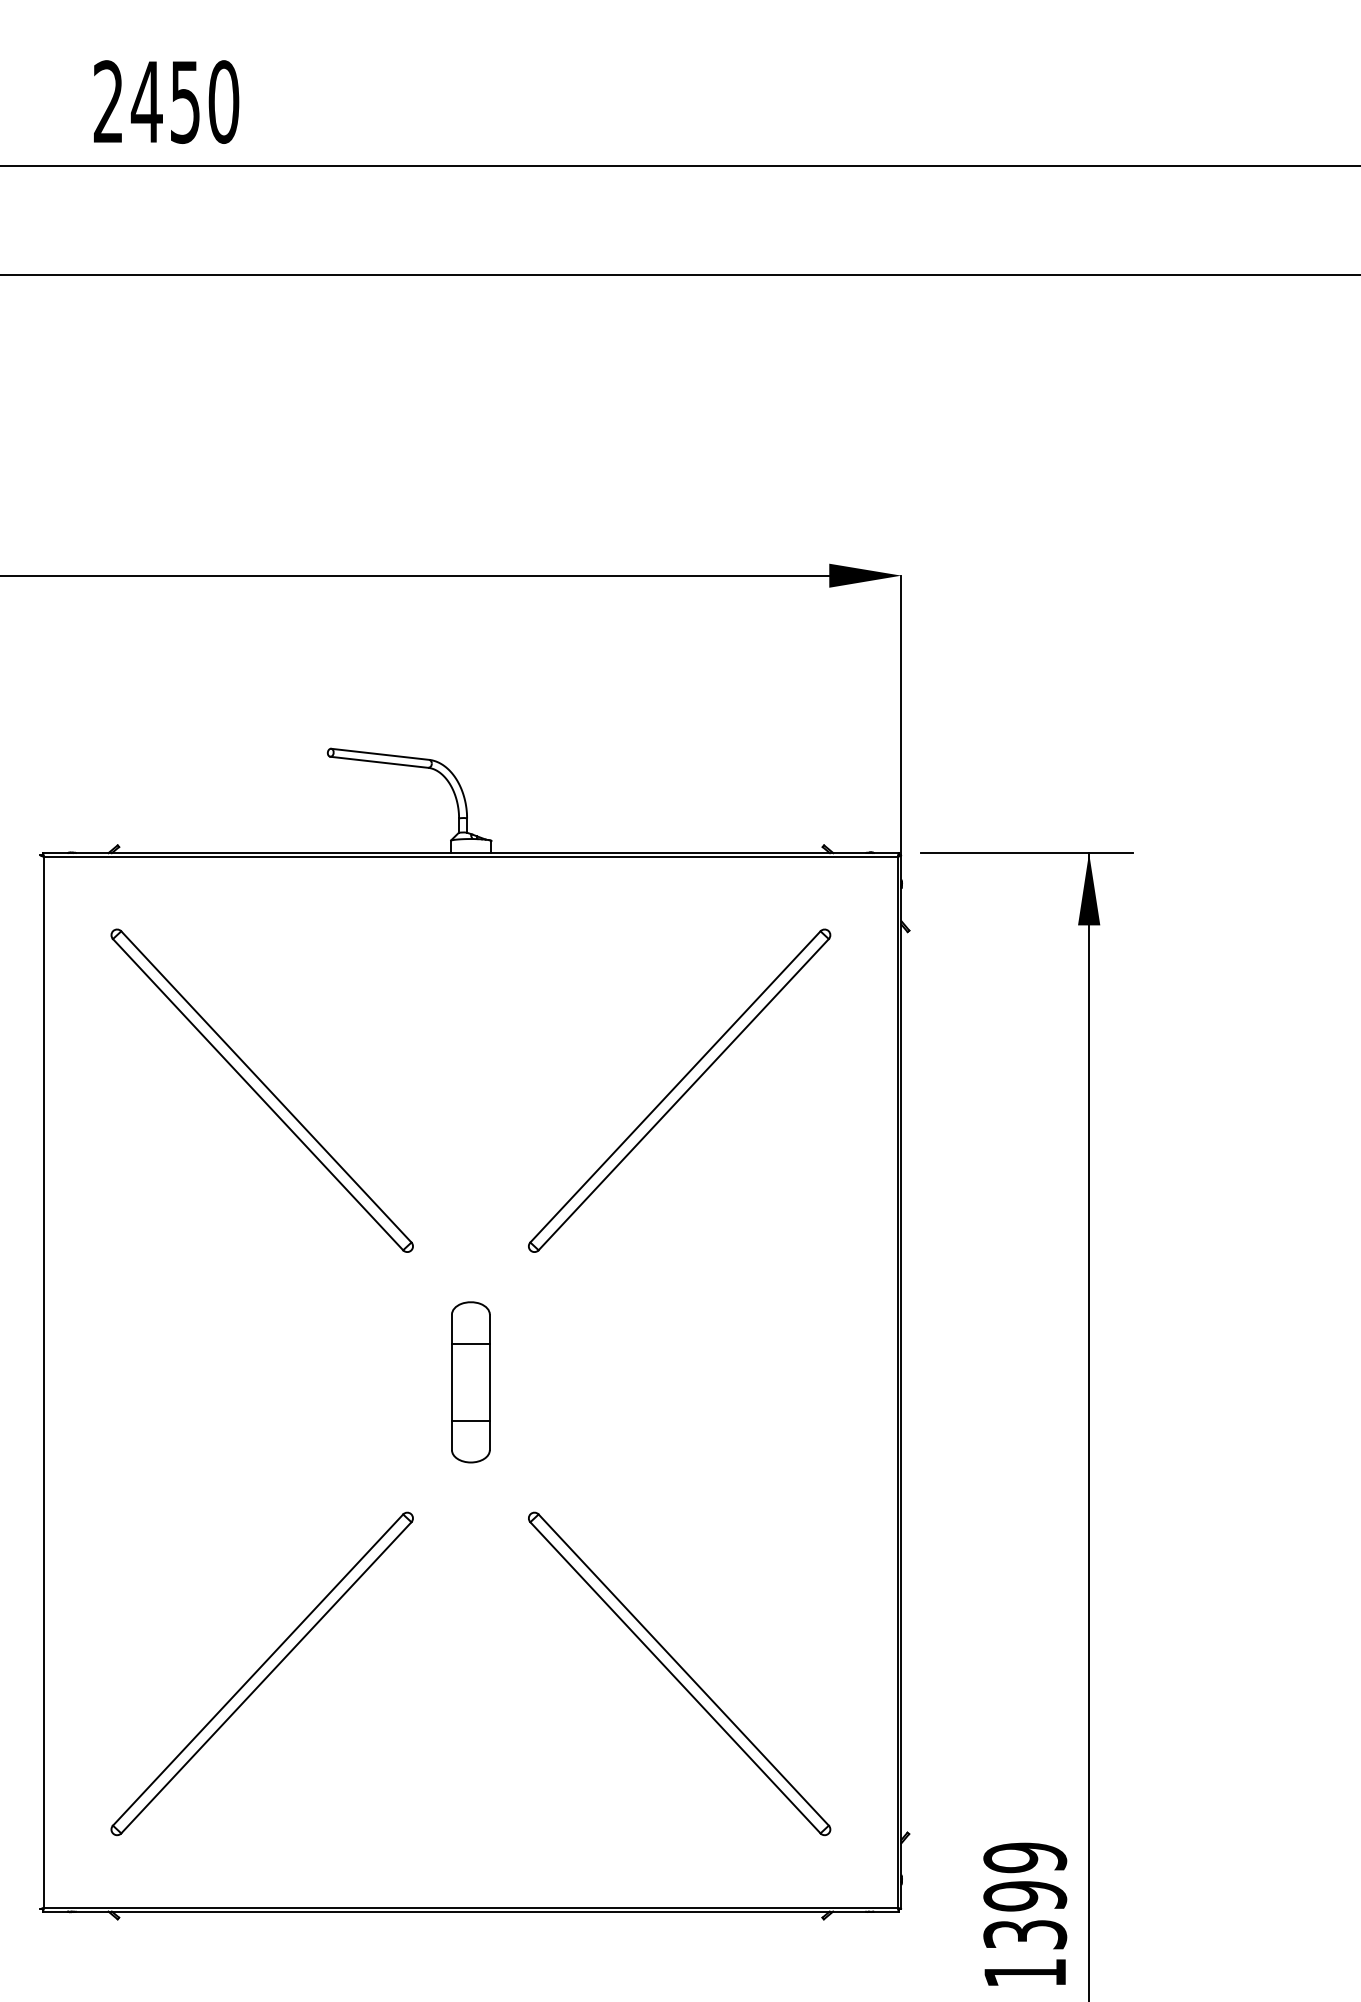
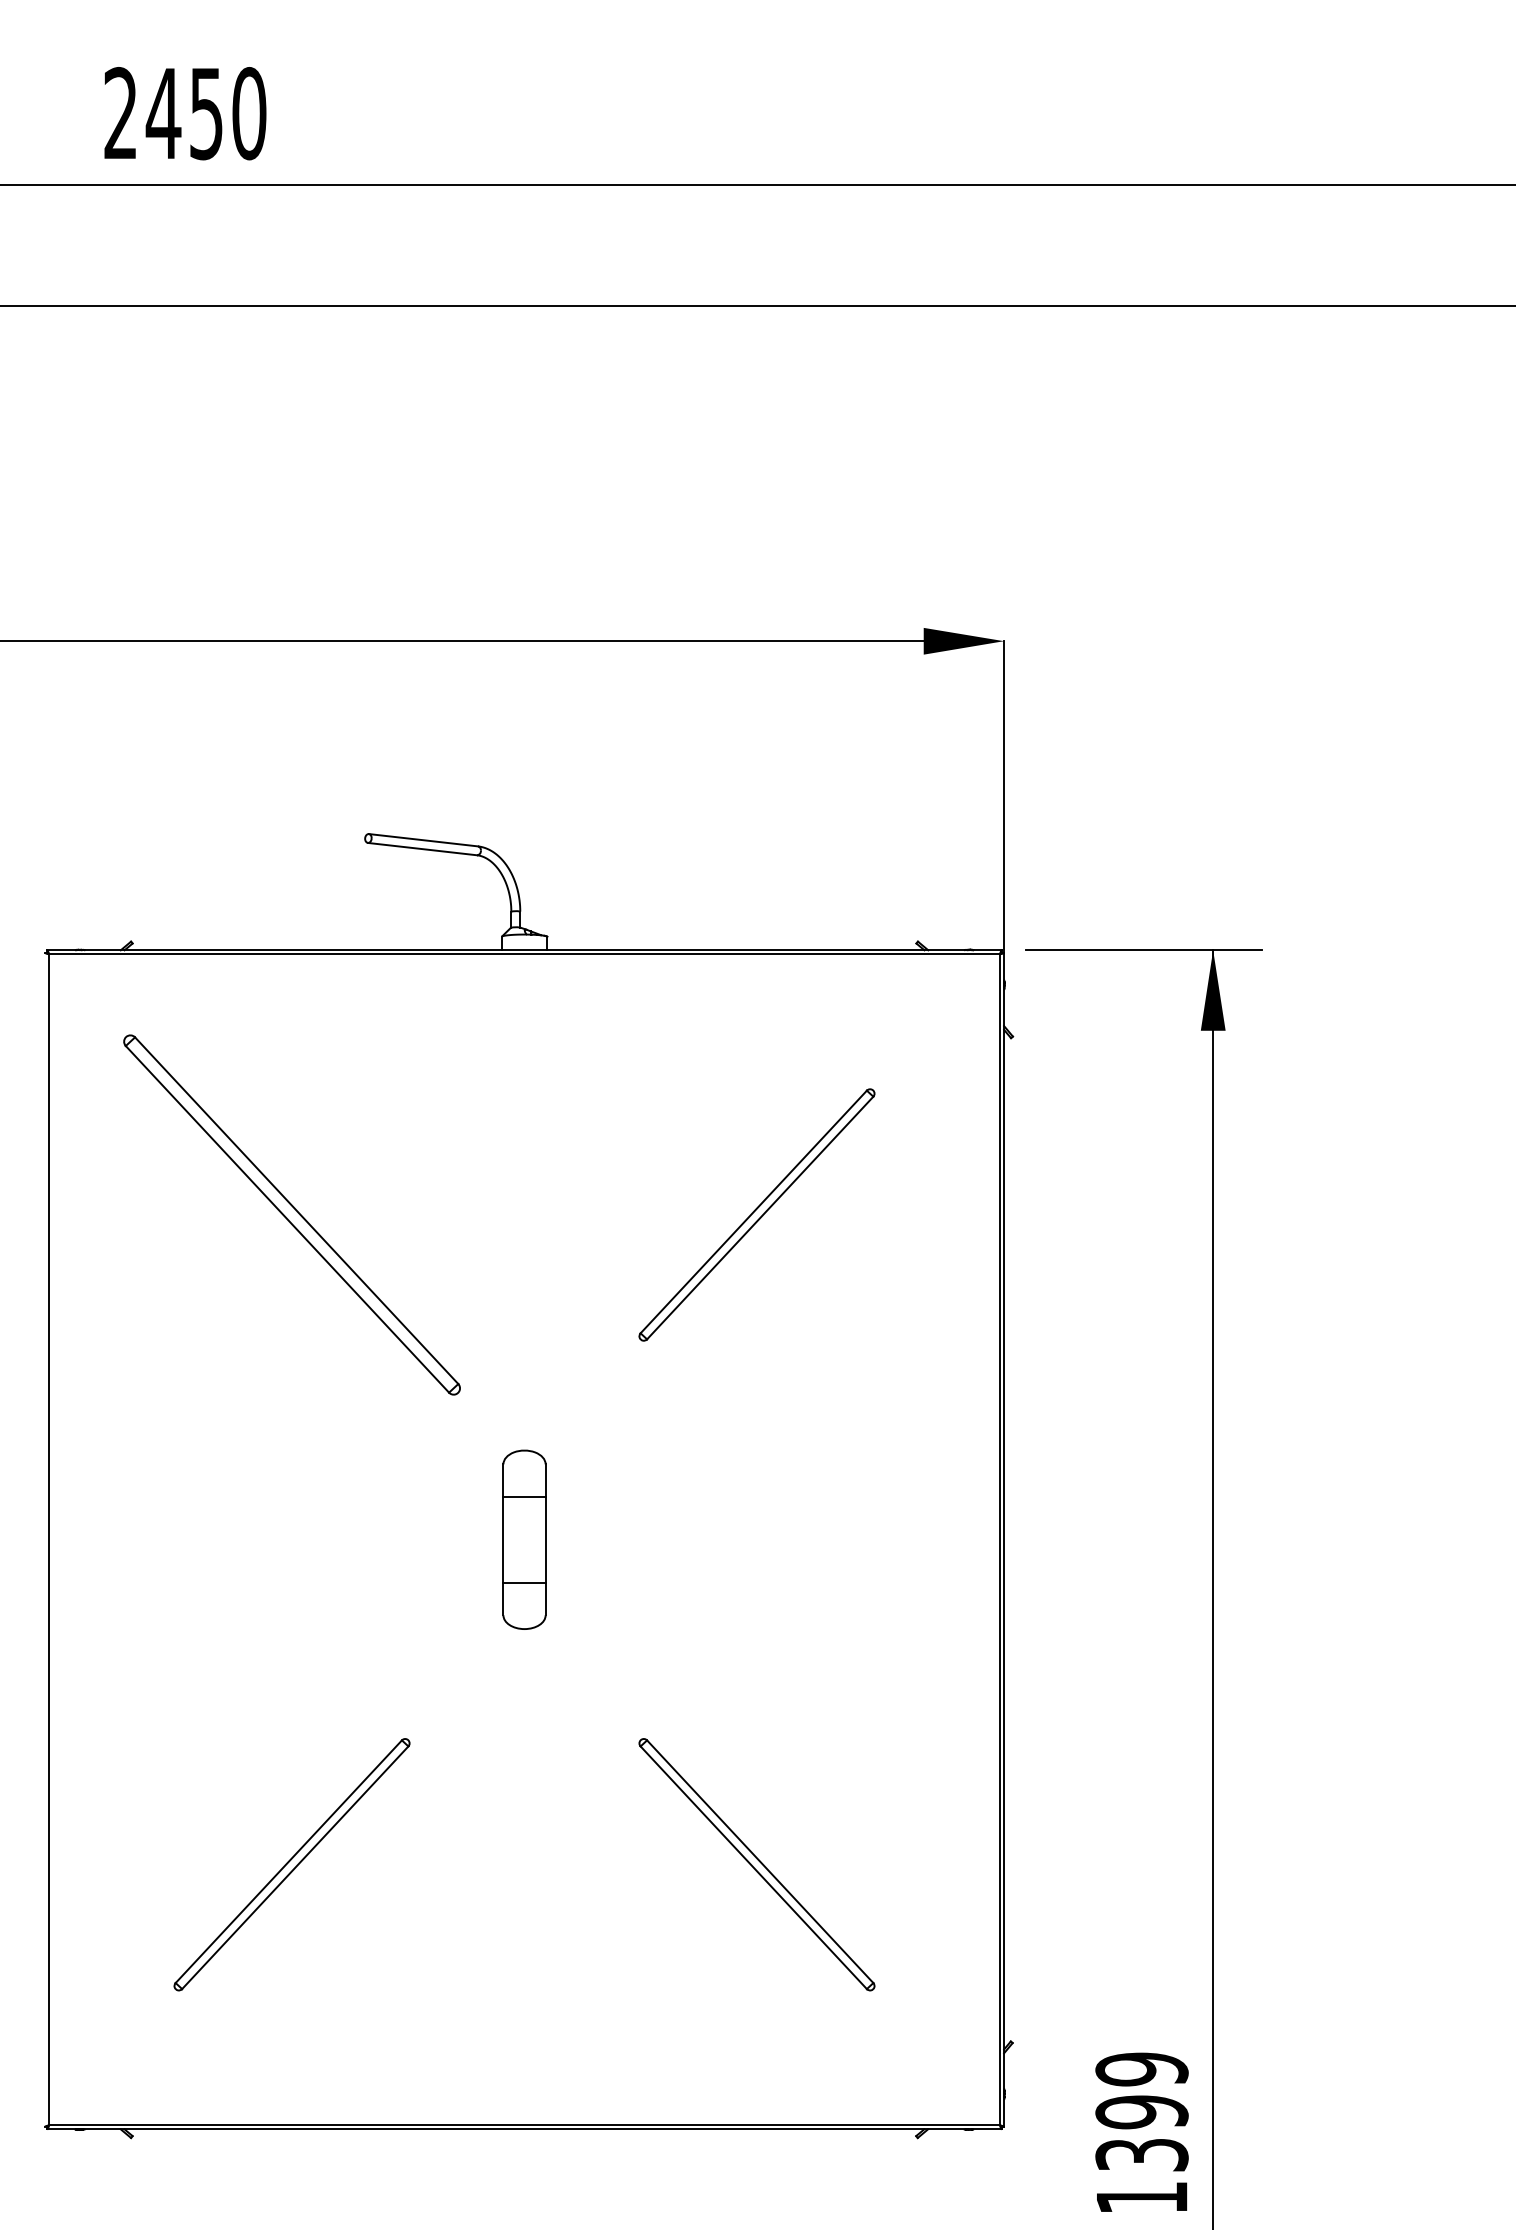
part: (679, 1090) -> (756, 1214), size x0.7
part: (261, 1673) -> (291, 1864), size x0.7
part: (679, 1673) -> (756, 1864), size x0.7

